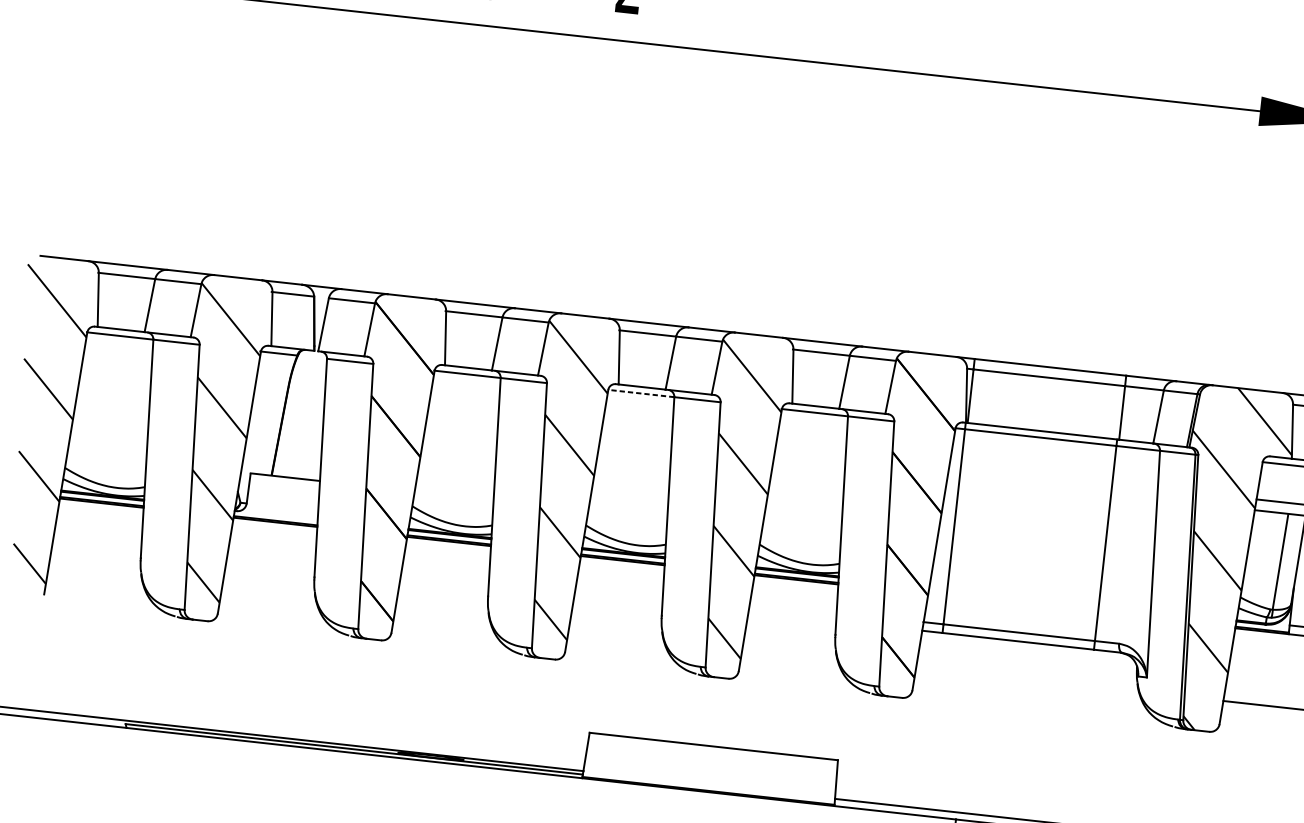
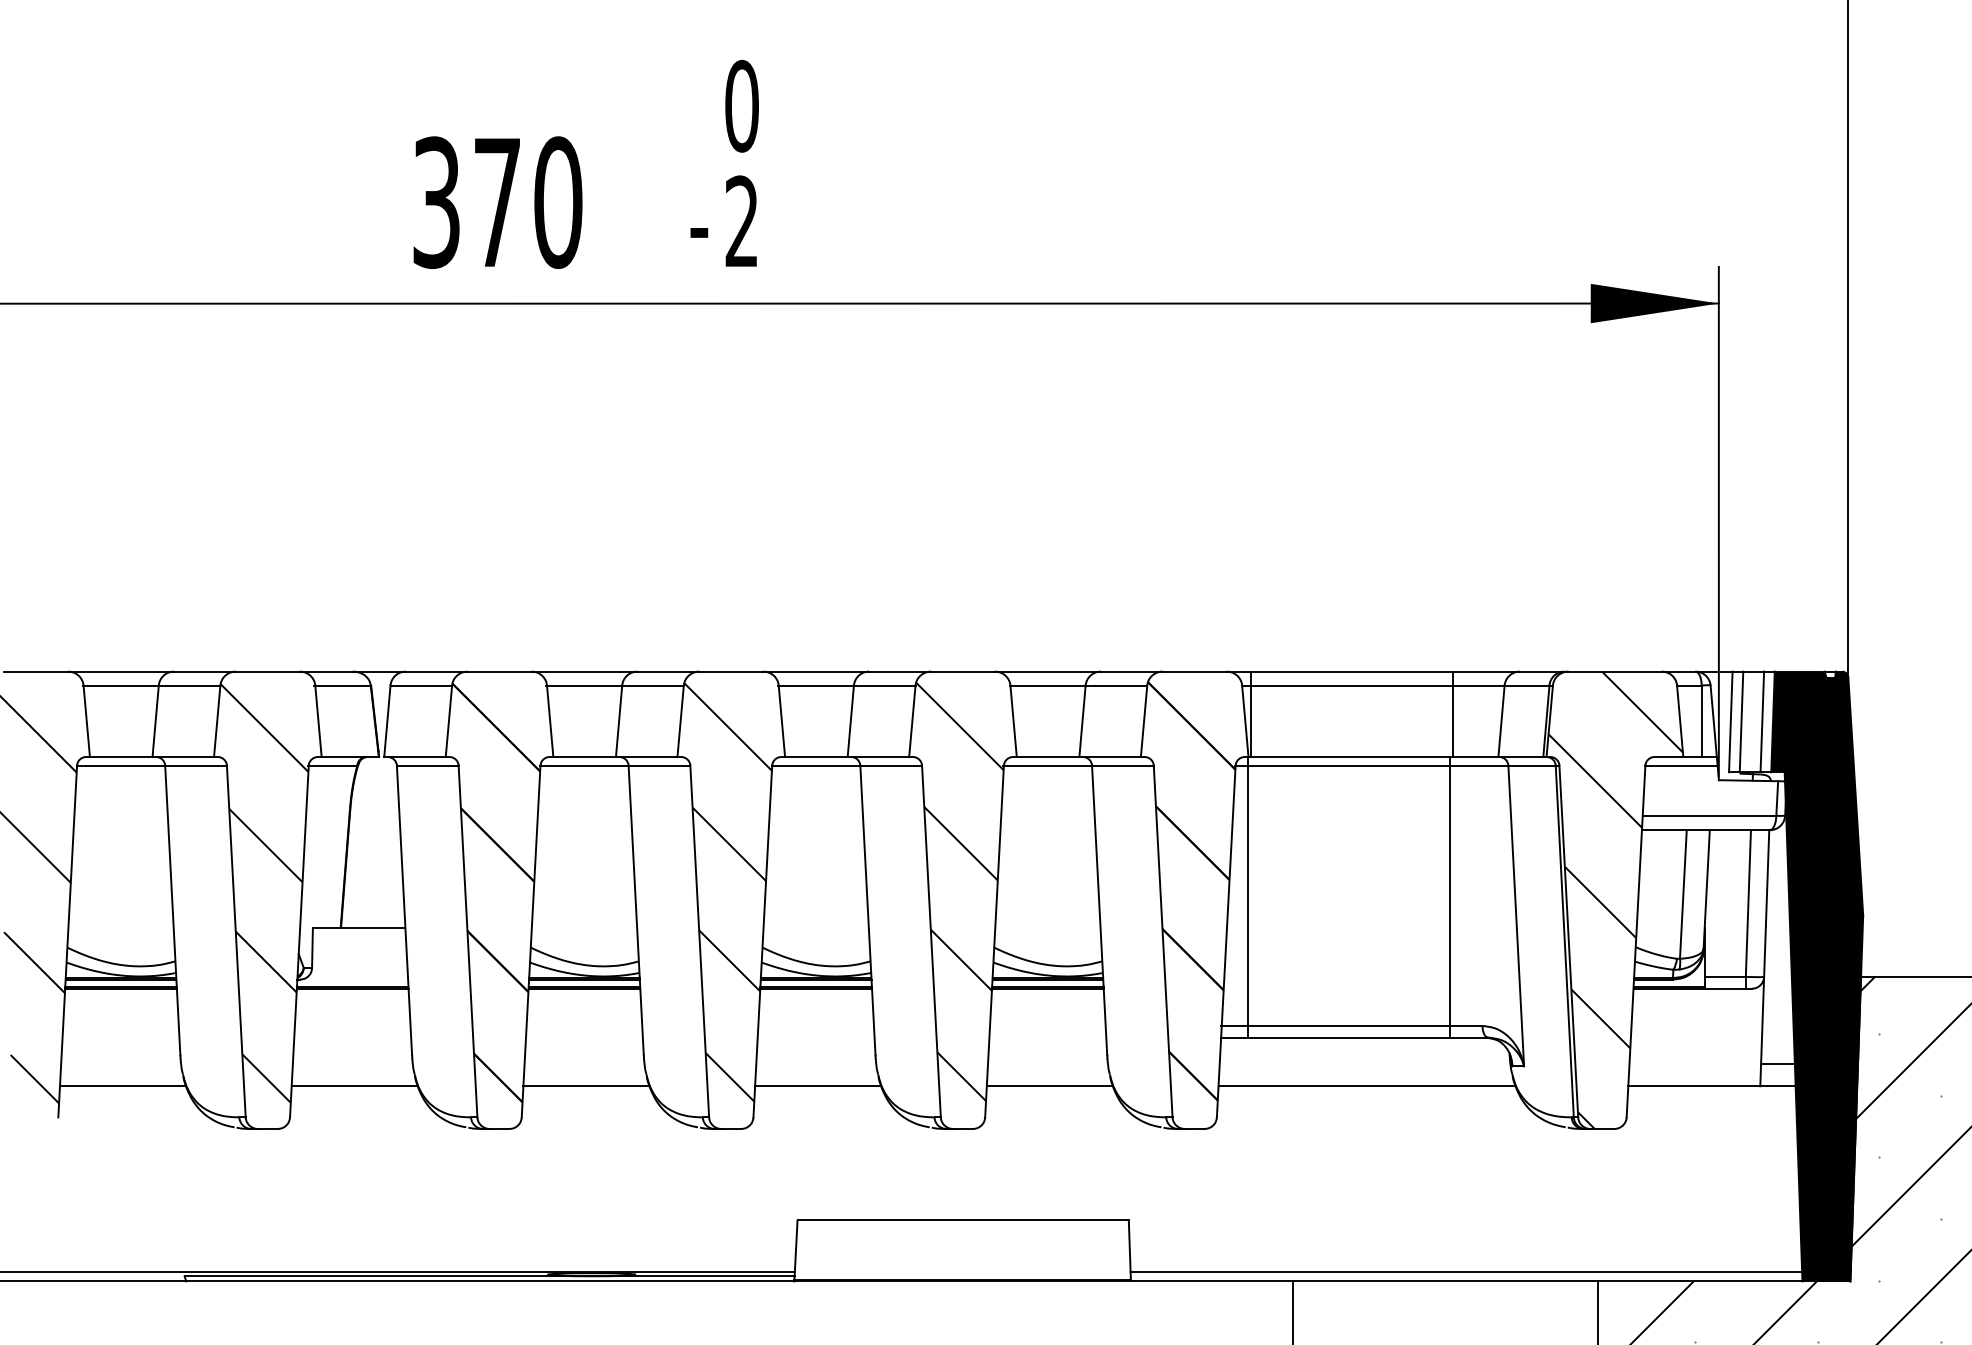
line: (640, 393) -> (815, 765), dashed -> solid
line: (94, 576) -> (122, 1086), added
line: (268, 595) -> (354, 1086), added
line: (442, 614) -> (586, 1086), added
line: (616, 634) -> (818, 1086), added
line: (789, 653) -> (1049, 1086), added
line: (1027, 679) -> (1366, 1086), added

